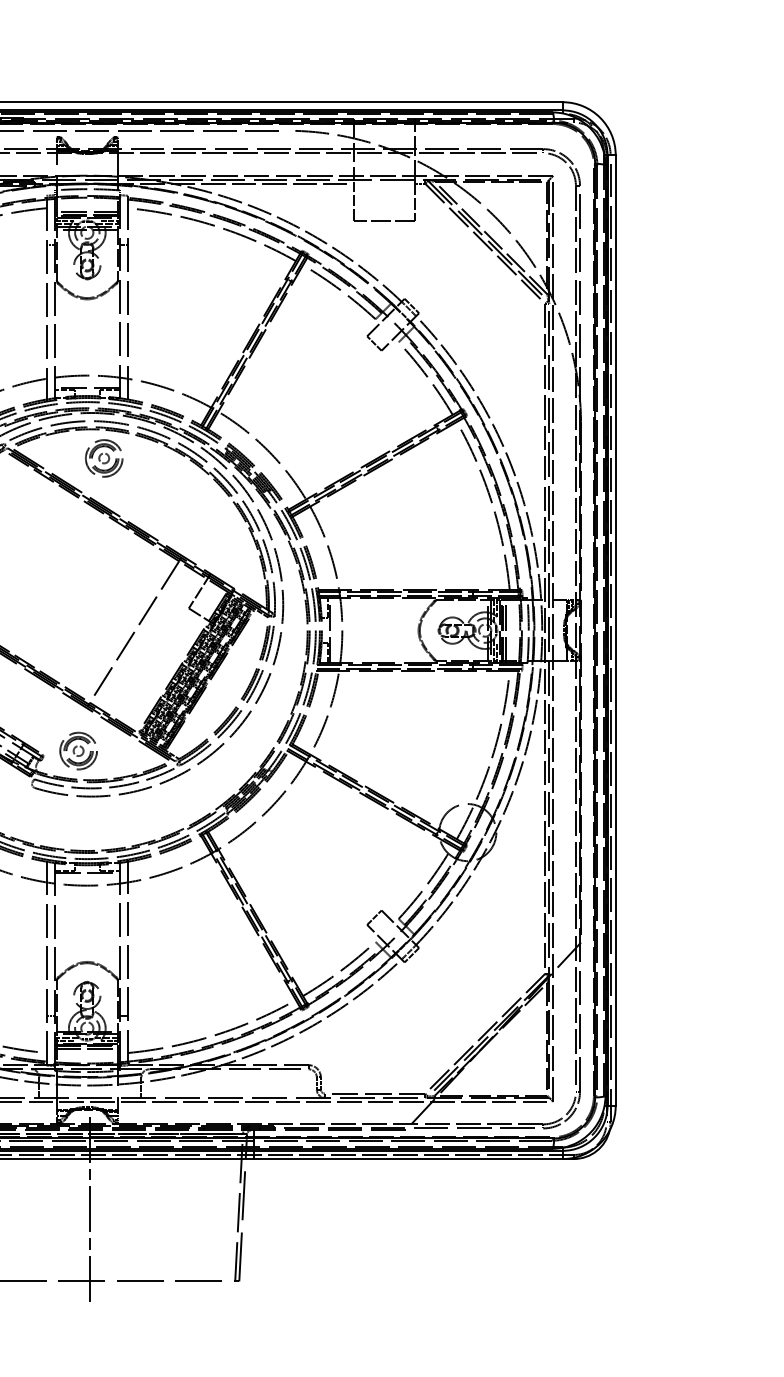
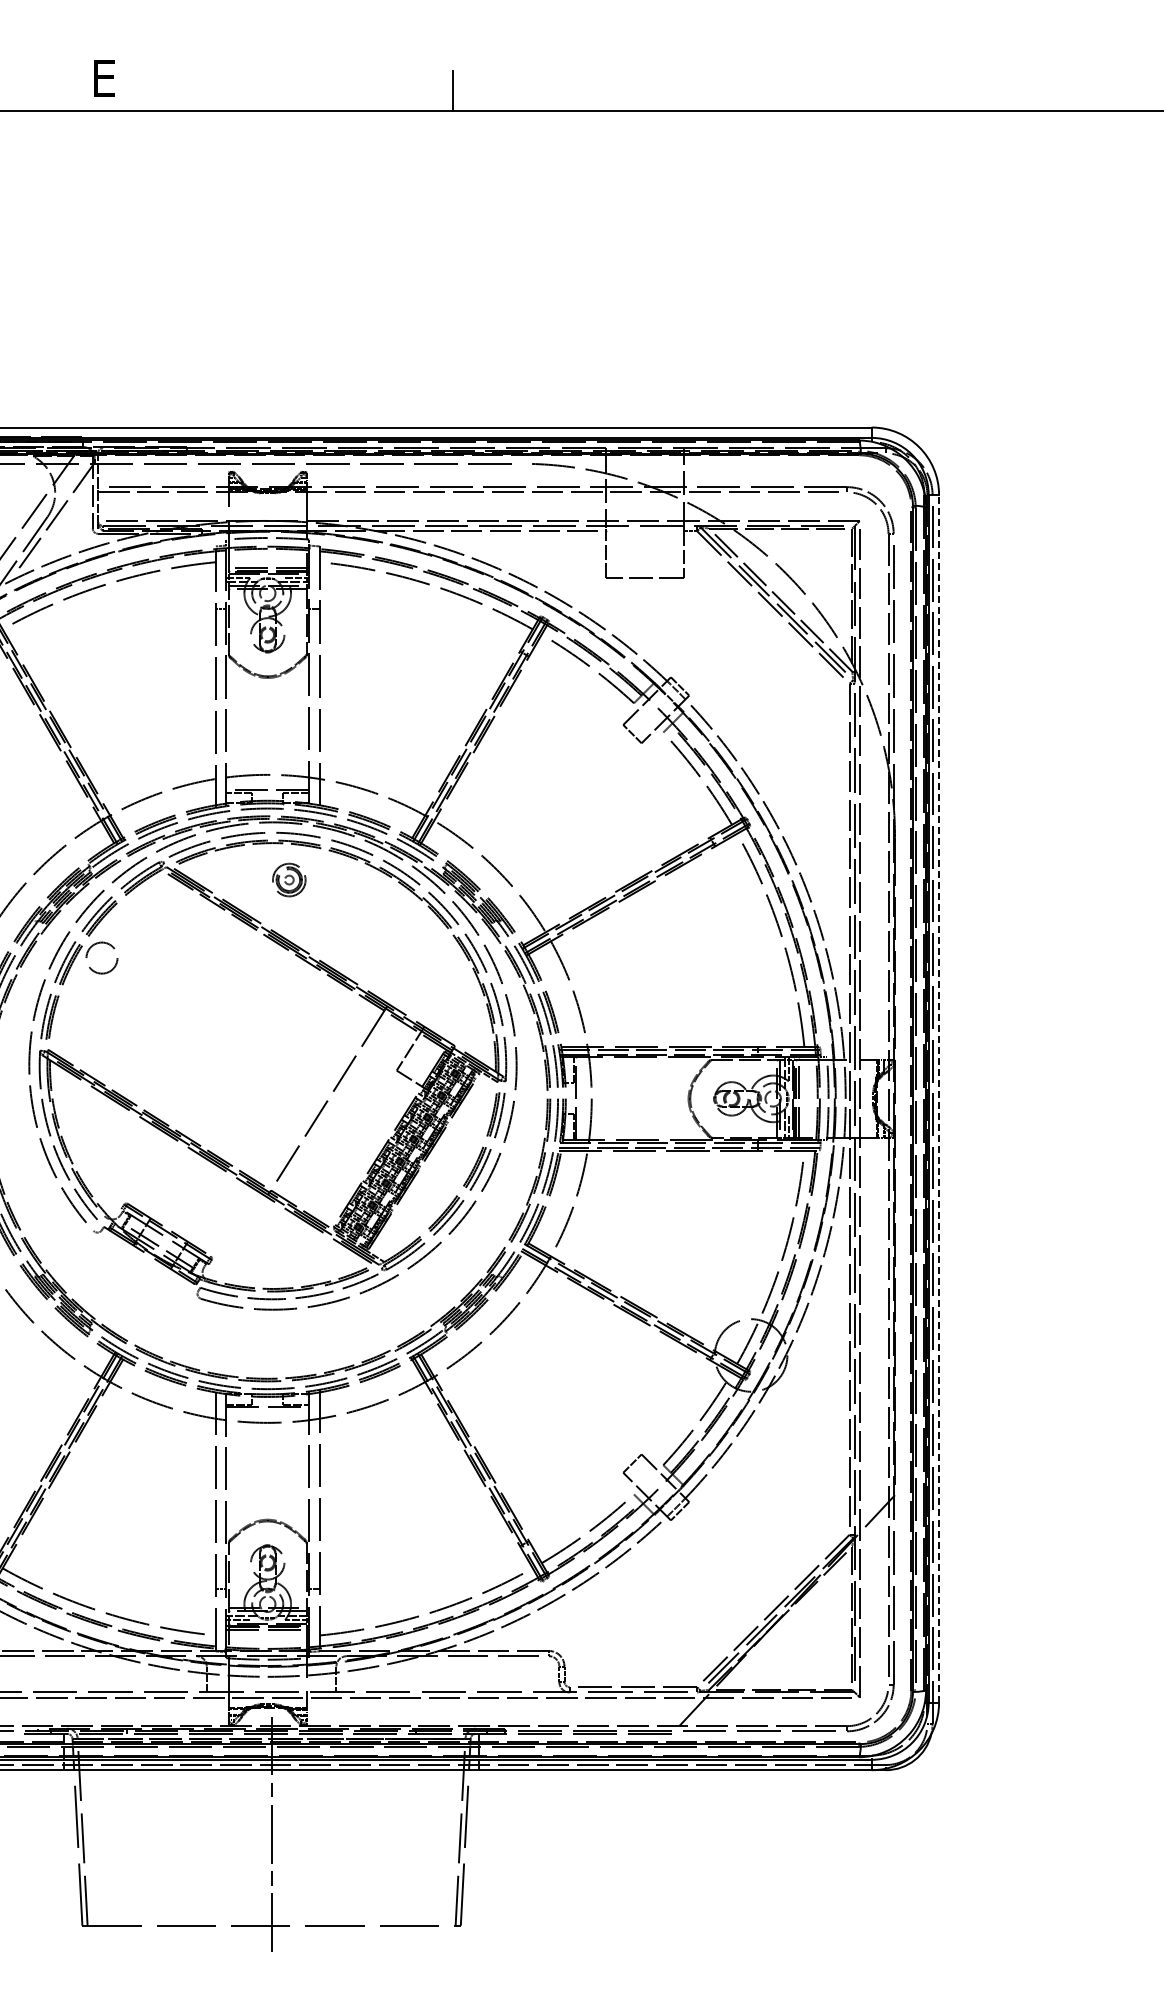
part: (104, 457) -> (289, 879), size x0.7
line: (616, 630) -> (939, 1098), solid -> dashed
part: (78, 750) -> (256, 1251), removed

